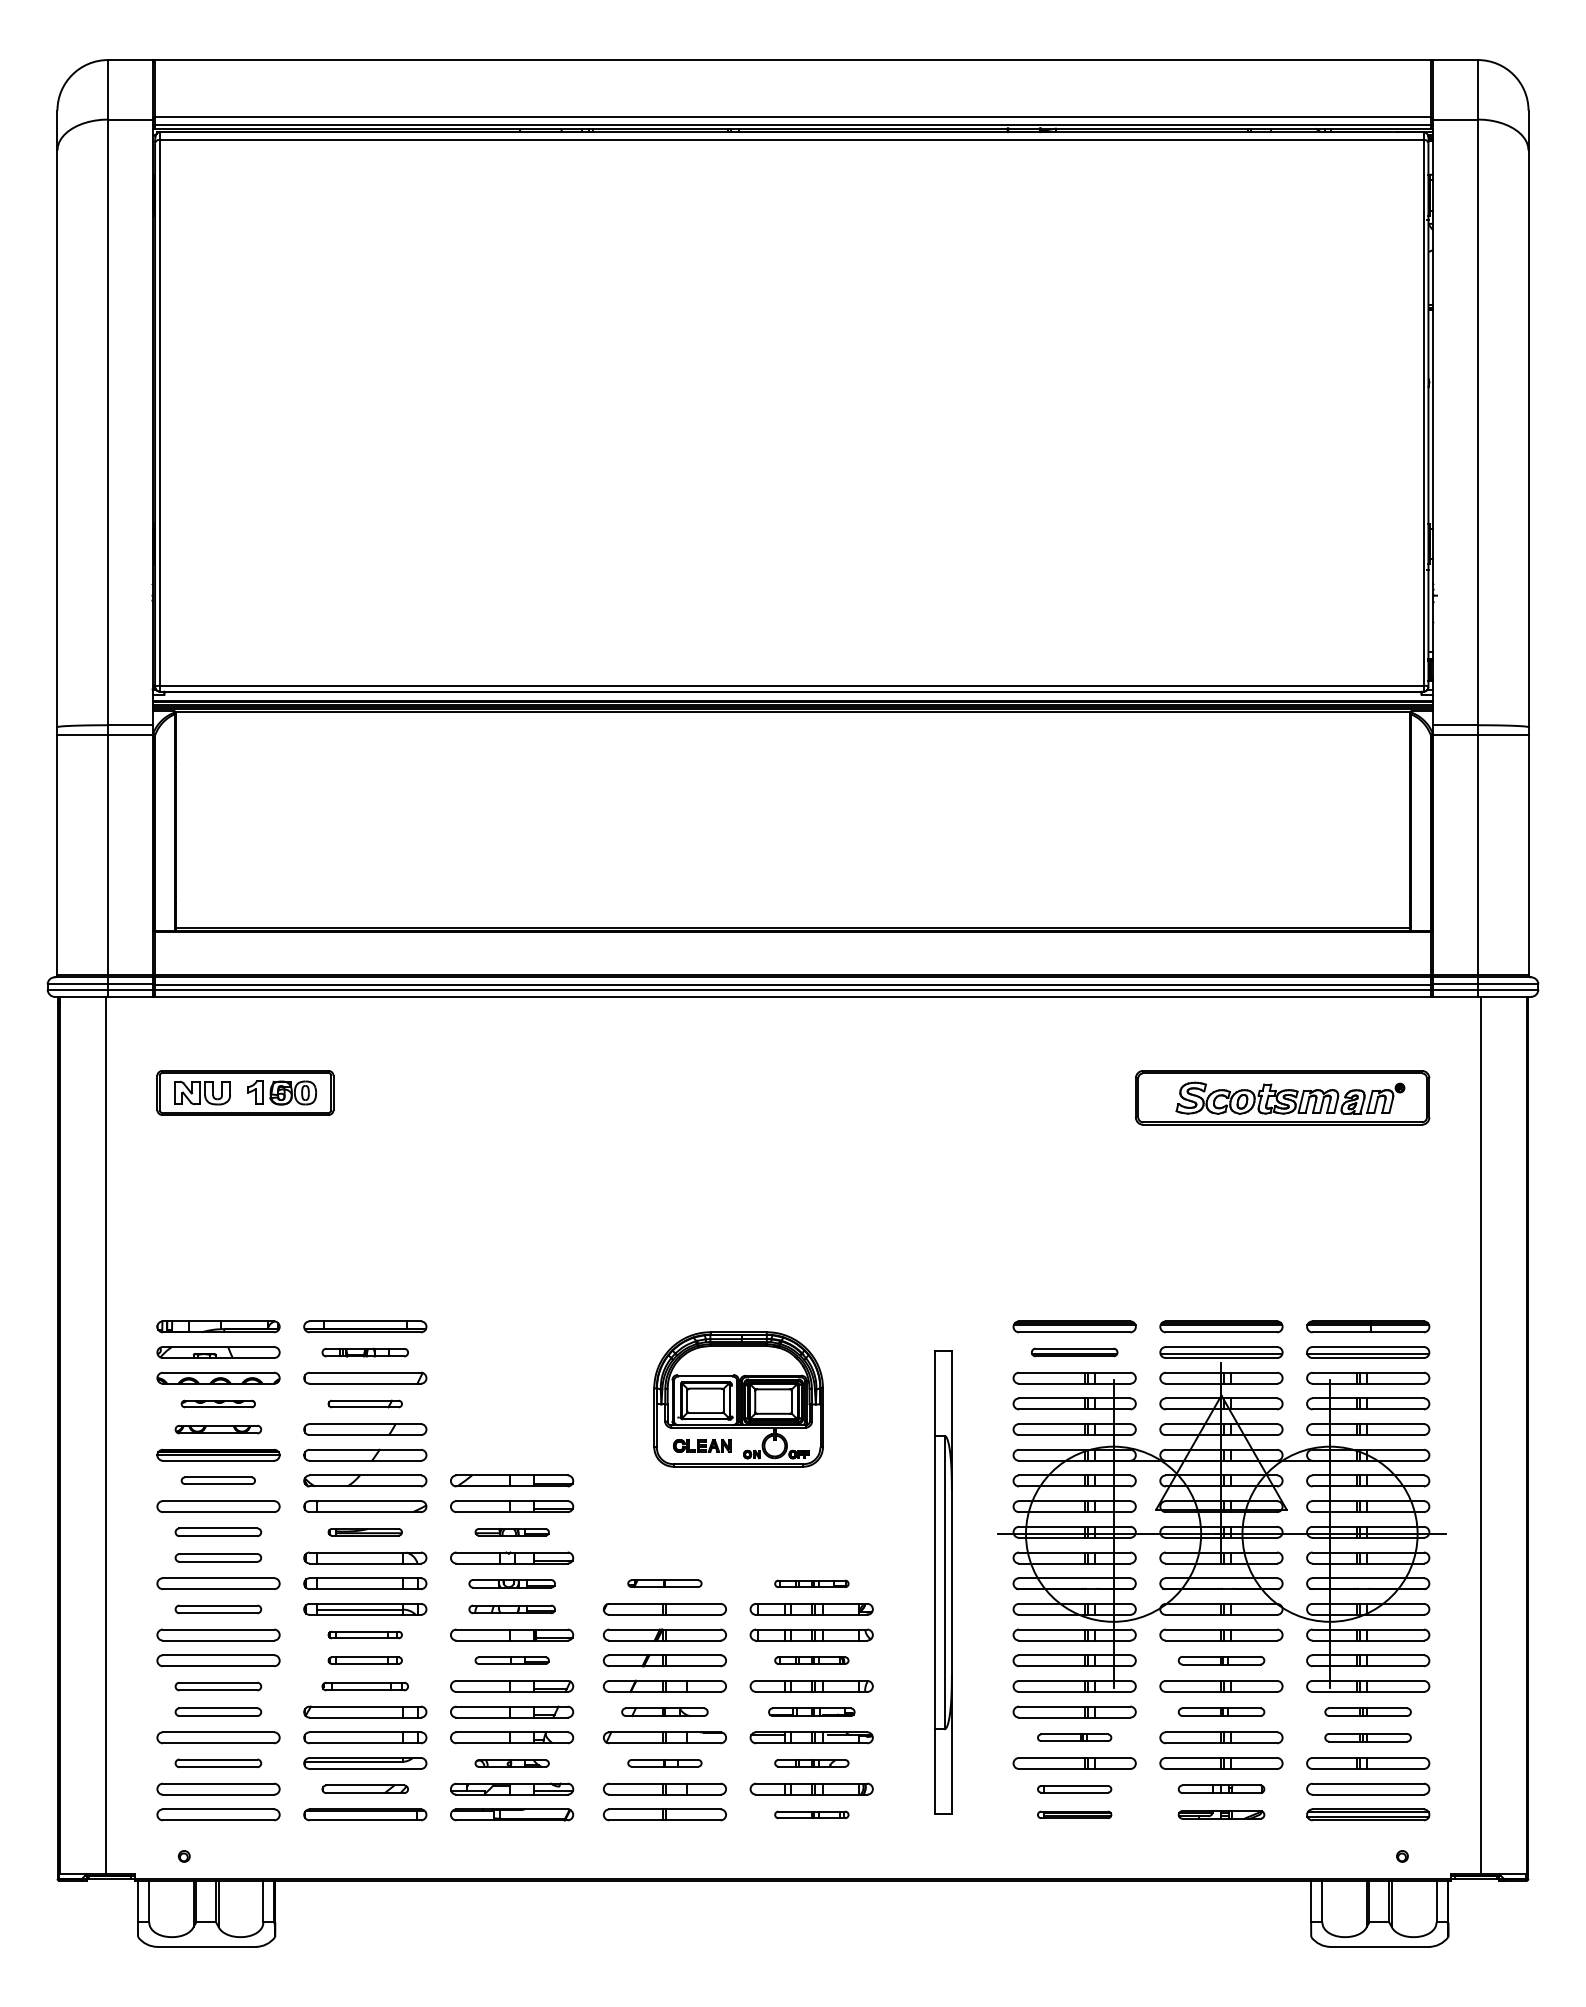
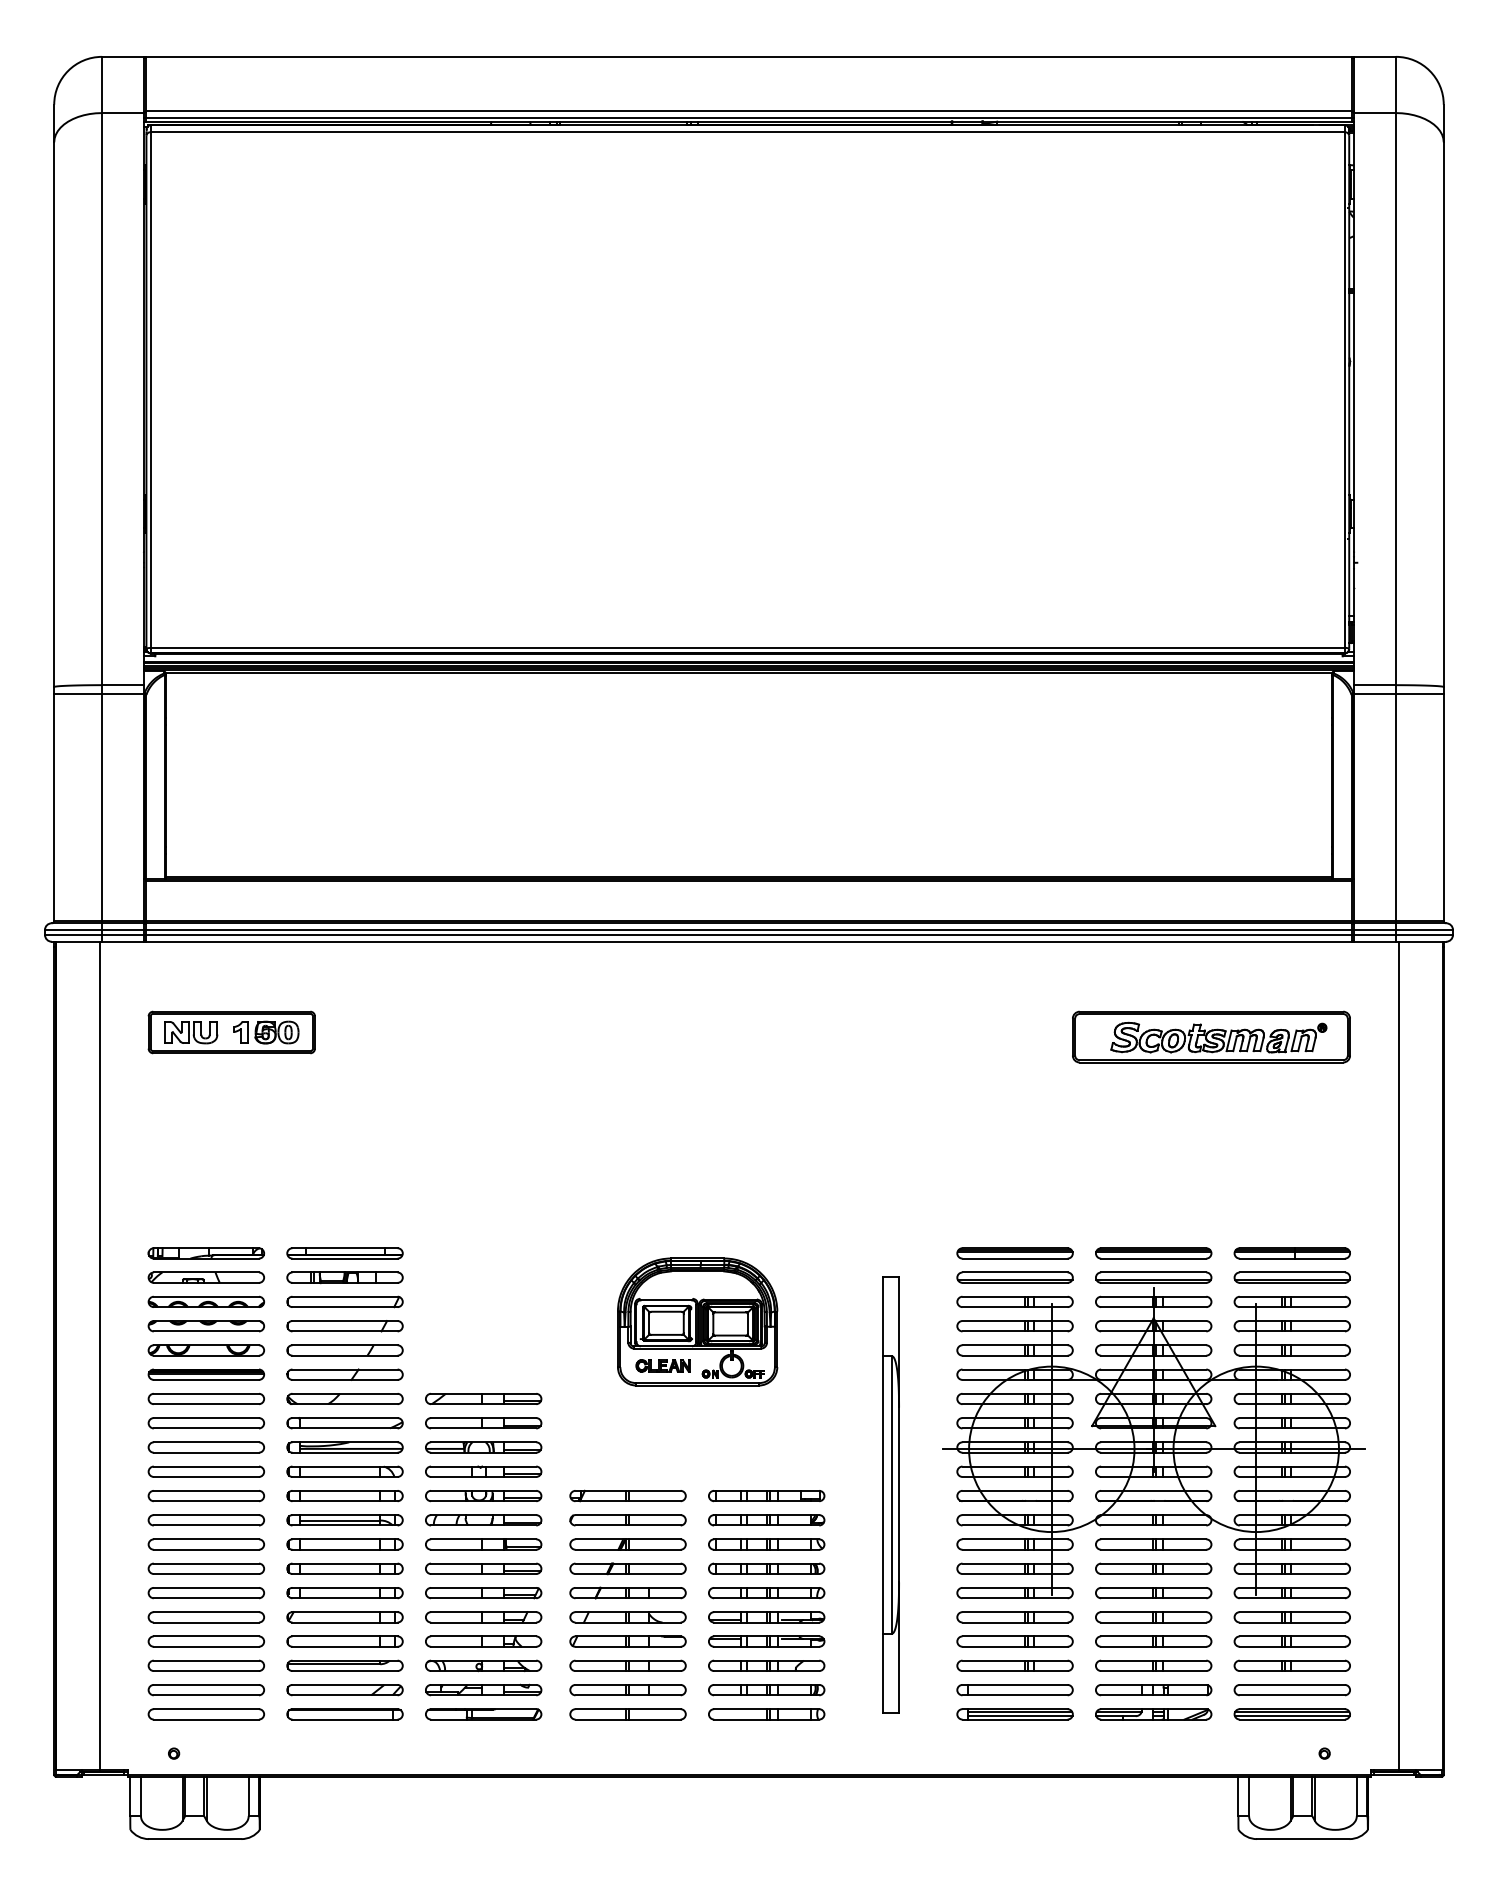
part: (364, 1352) -> (344, 1277), size x1.43
part: (1074, 1352) -> (1014, 1277), size x1.43
part: (217, 1404) -> (205, 1326), size x1.67
part: (364, 1404) -> (344, 1326), size x1.67
part: (217, 1429) -> (205, 1350), size x1.43
part: (217, 1480) -> (205, 1398), size x1.67
part: (217, 1532) -> (205, 1447), size x1.43
part: (364, 1532) -> (344, 1447), size x1.67
part: (511, 1532) -> (483, 1447), size x1.67
part: (217, 1557) -> (205, 1471), size x1.43
part: (664, 1583) -> (627, 1495), size x1.67
part: (511, 1584) -> (483, 1496), size x1.43
part: (811, 1584) -> (766, 1496), size x1.67
part: (217, 1609) -> (205, 1520), size x1.43
part: (511, 1609) -> (483, 1520), size x1.43
part: (364, 1635) -> (344, 1544), size x1.67
part: (364, 1660) -> (344, 1568), size x1.67
part: (511, 1660) -> (483, 1568), size x1.67
part: (811, 1660) -> (766, 1568), size x1.67
part: (1221, 1660) -> (1153, 1568), size x1.43
part: (217, 1686) -> (205, 1593), size x1.43
part: (364, 1686) -> (344, 1593), size x1.43
part: (217, 1712) -> (205, 1617), size x1.43
part: (664, 1712) -> (627, 1617), size x1.43
part: (811, 1712) -> (766, 1617), size x1.43
part: (1221, 1712) -> (1153, 1617), size x1.43
part: (1367, 1712) -> (1291, 1617), size x1.43
part: (1074, 1737) -> (1014, 1641), size x1.67
part: (1367, 1737) -> (1291, 1641), size x1.43
part: (217, 1763) -> (205, 1665), size x1.43
part: (511, 1763) -> (483, 1665), size x1.67
part: (664, 1763) -> (627, 1665), size x1.67
part: (811, 1763) -> (766, 1665), size x1.67
part: (364, 1789) -> (344, 1690), size x1.43
part: (1074, 1789) -> (1014, 1690), size x1.67
part: (1221, 1789) -> (1153, 1690), size x1.43
part: (811, 1814) -> (766, 1714), size x1.67
part: (1074, 1814) -> (1014, 1714), size x1.67
part: (1221, 1814) -> (1153, 1714), size x1.43

